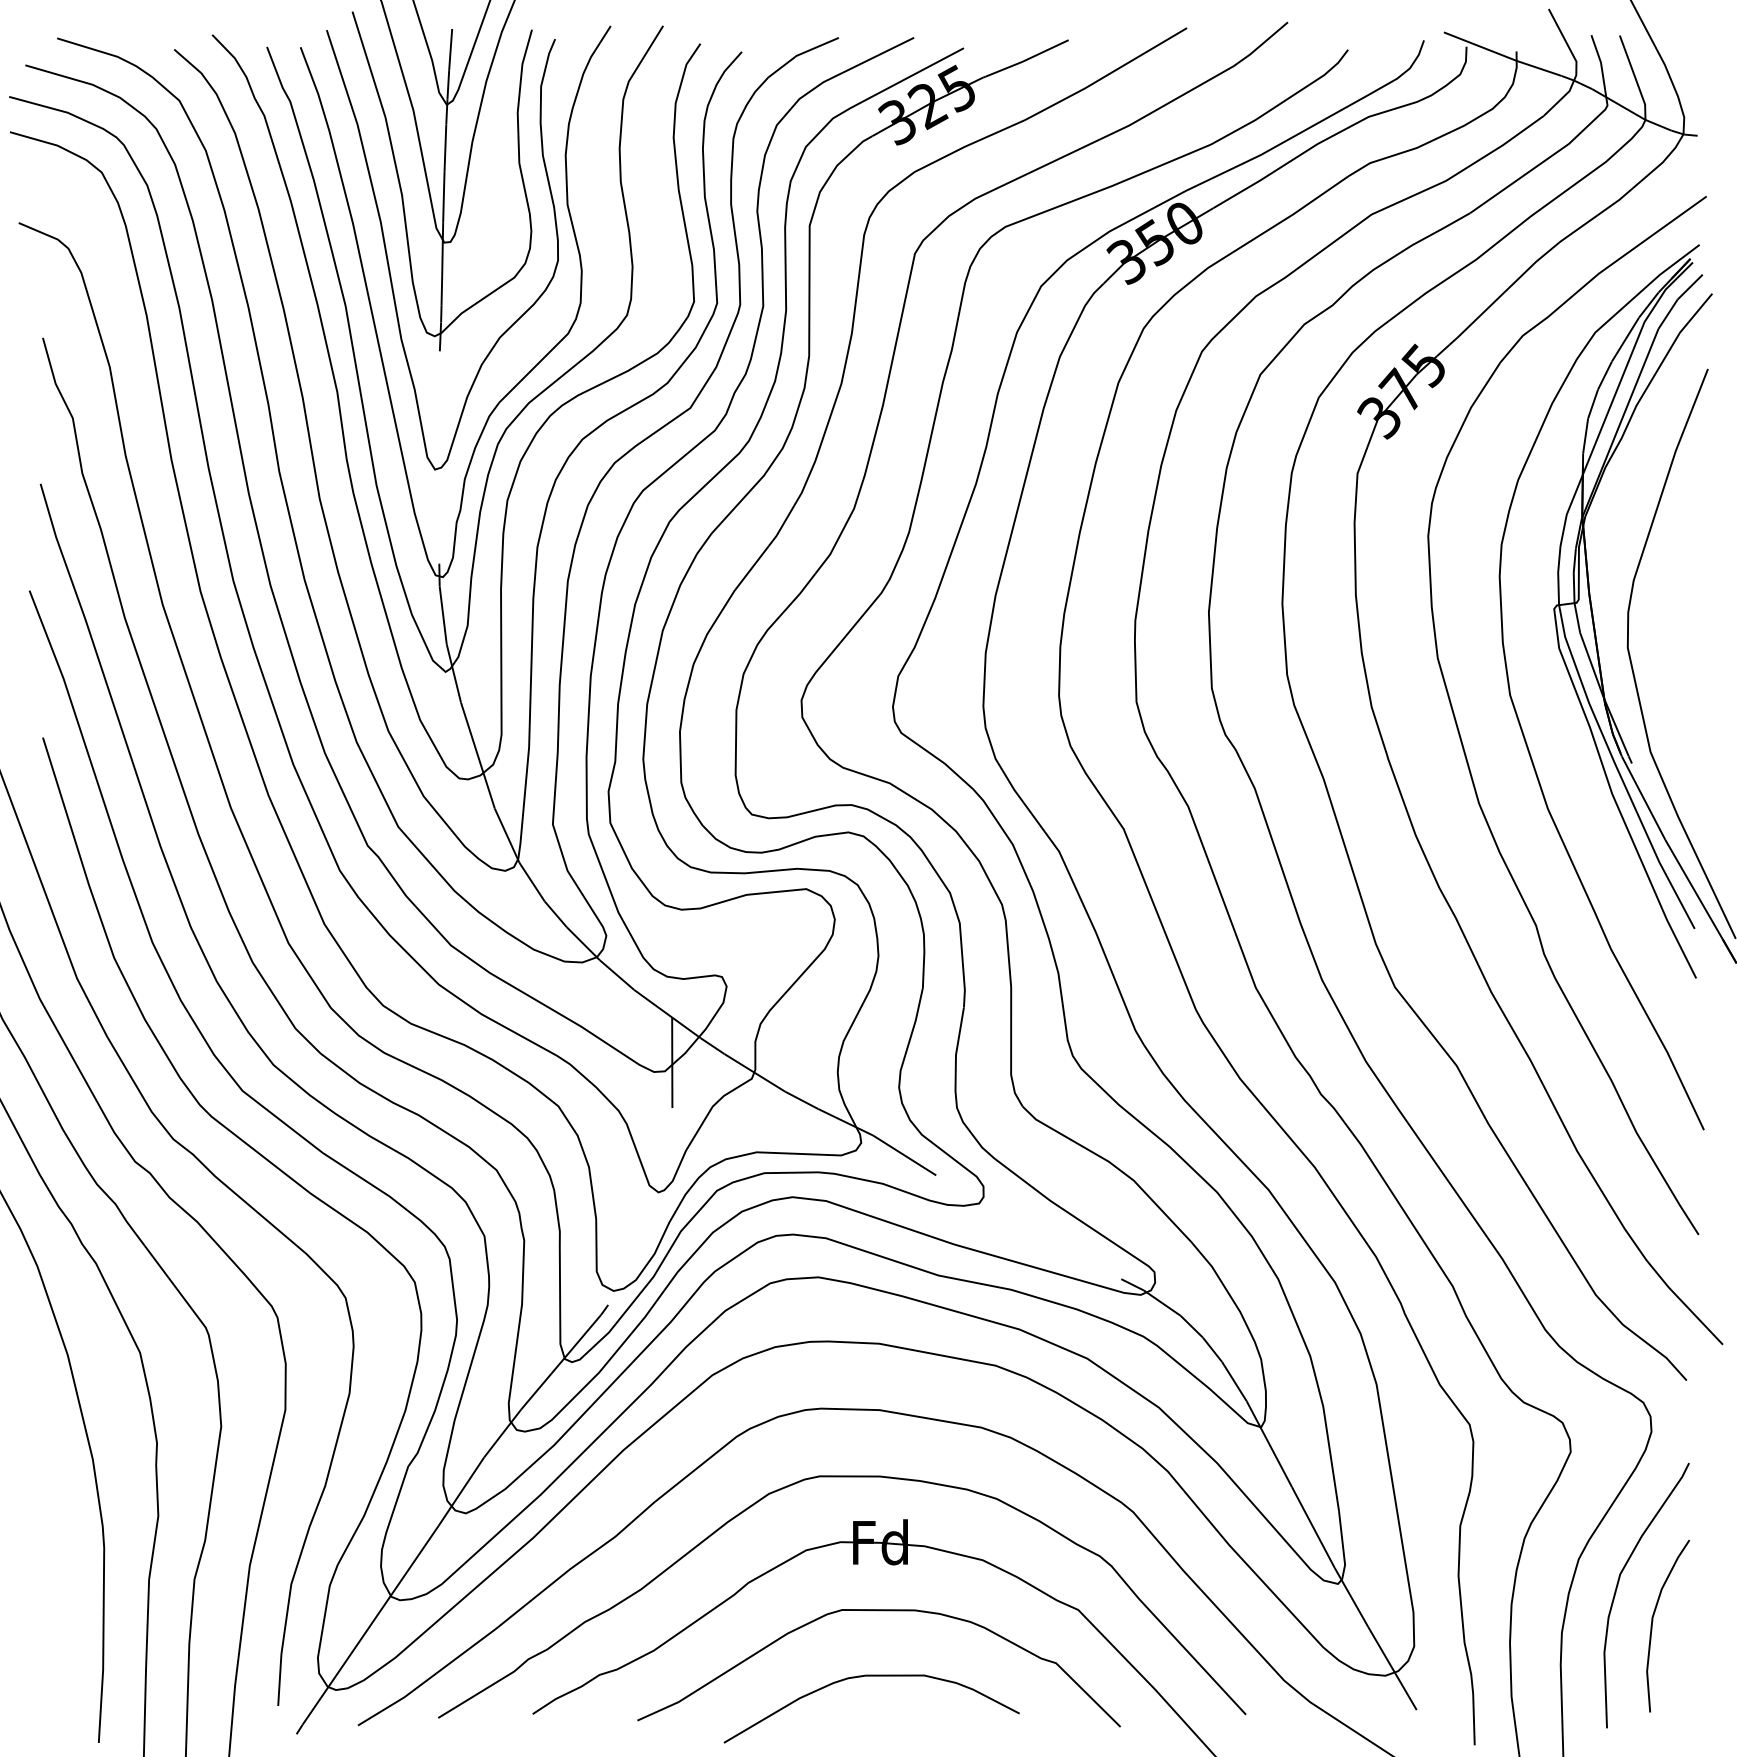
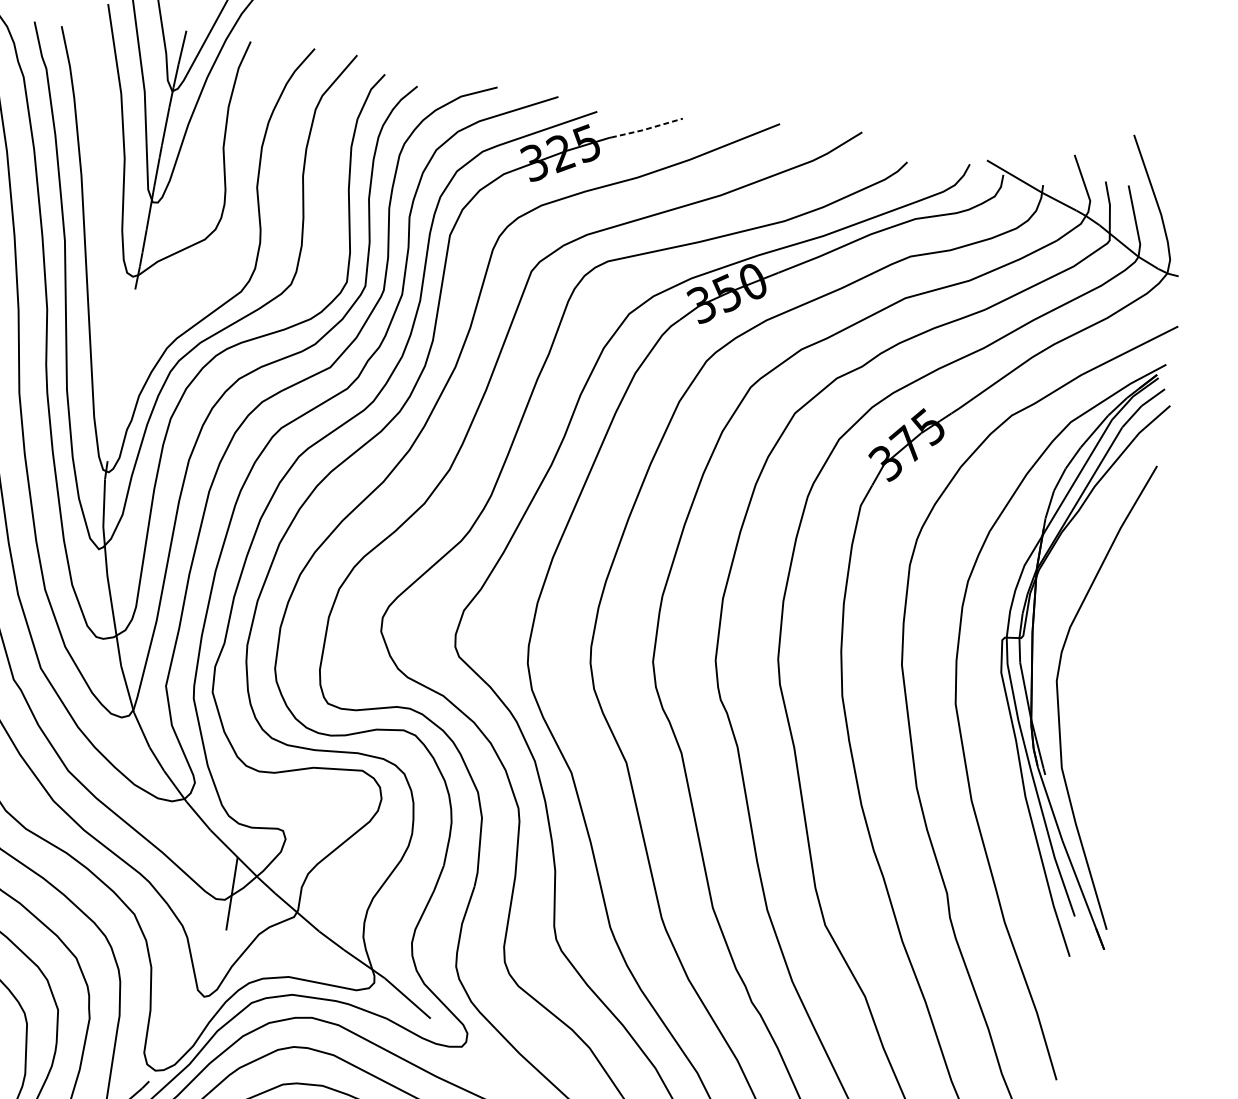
line: (1027, 59) -> (647, 129), solid -> dashed
curve: (388, 258) -> (105, 208), removed

